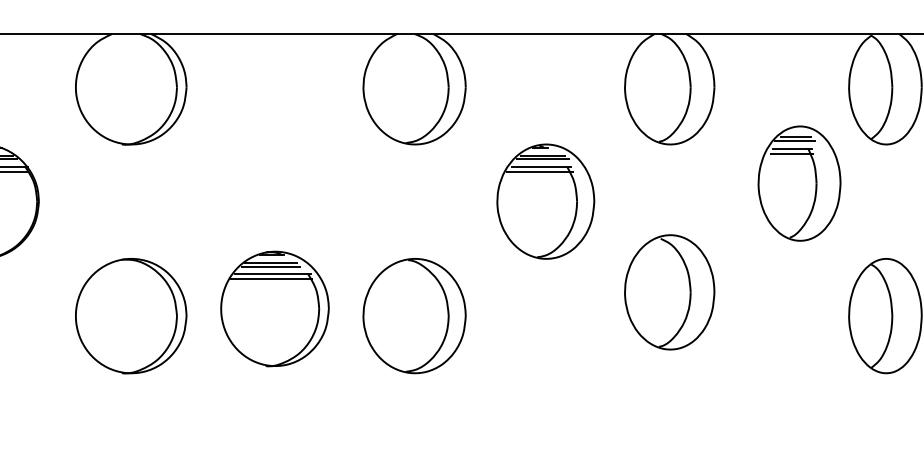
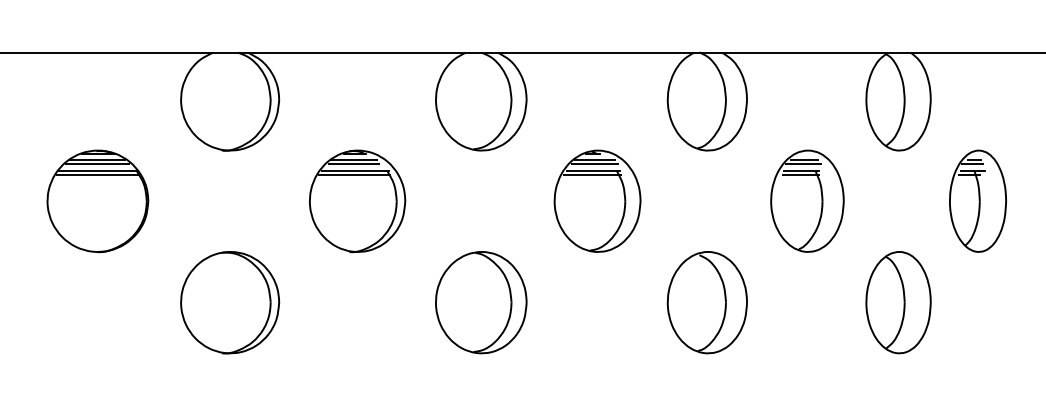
part: (799, 182) -> (807, 200), moved
part: (668, 292) -> (706, 302), moved
part: (274, 309) -> (357, 201), moved

